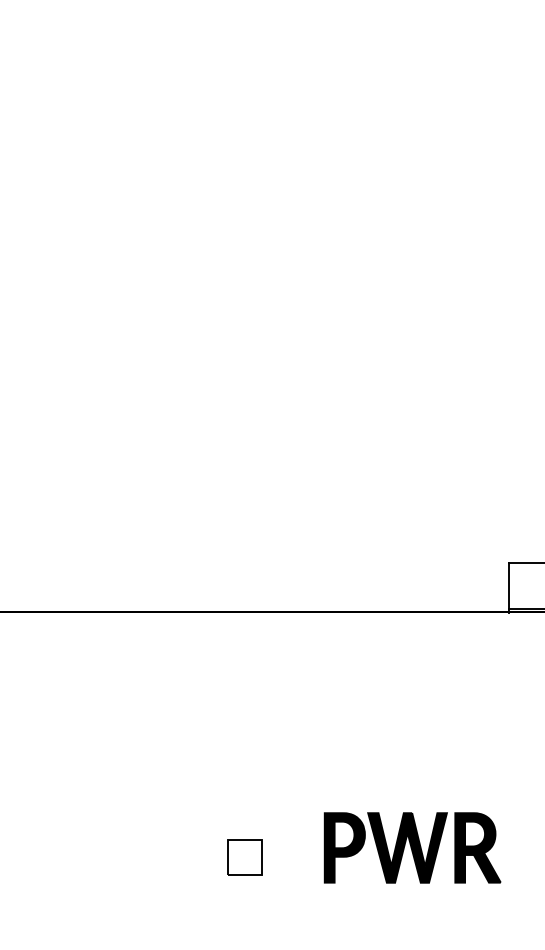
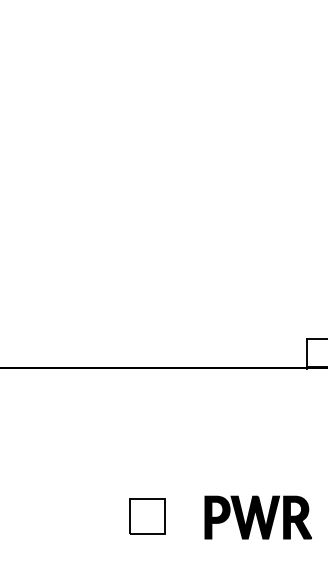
part: (411, 847) -> (257, 517), moved
part: (245, 857) -> (147, 516), size x1.67

